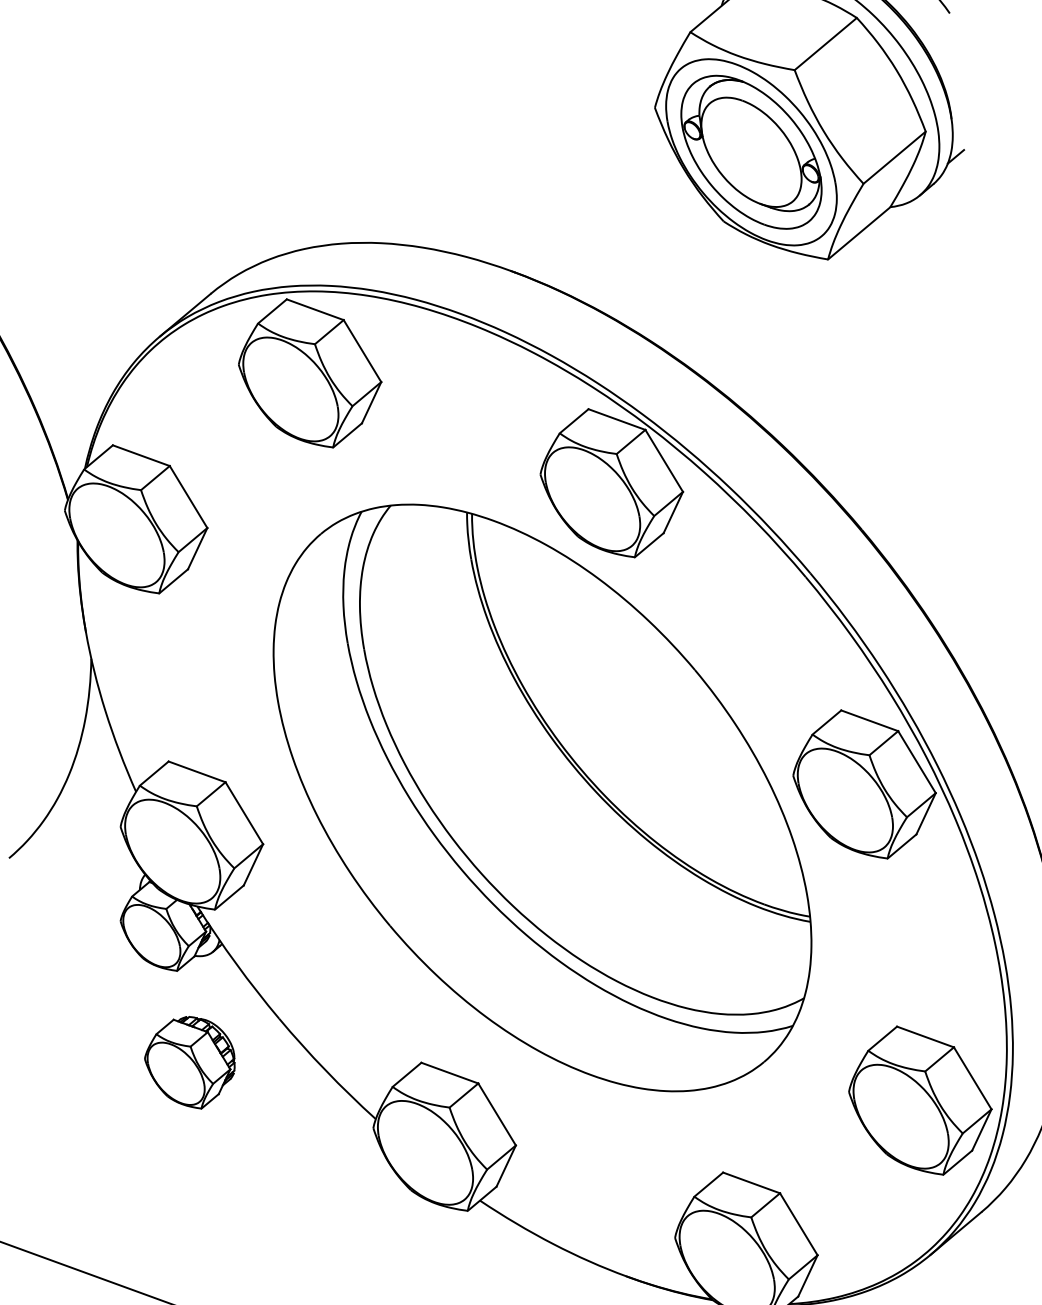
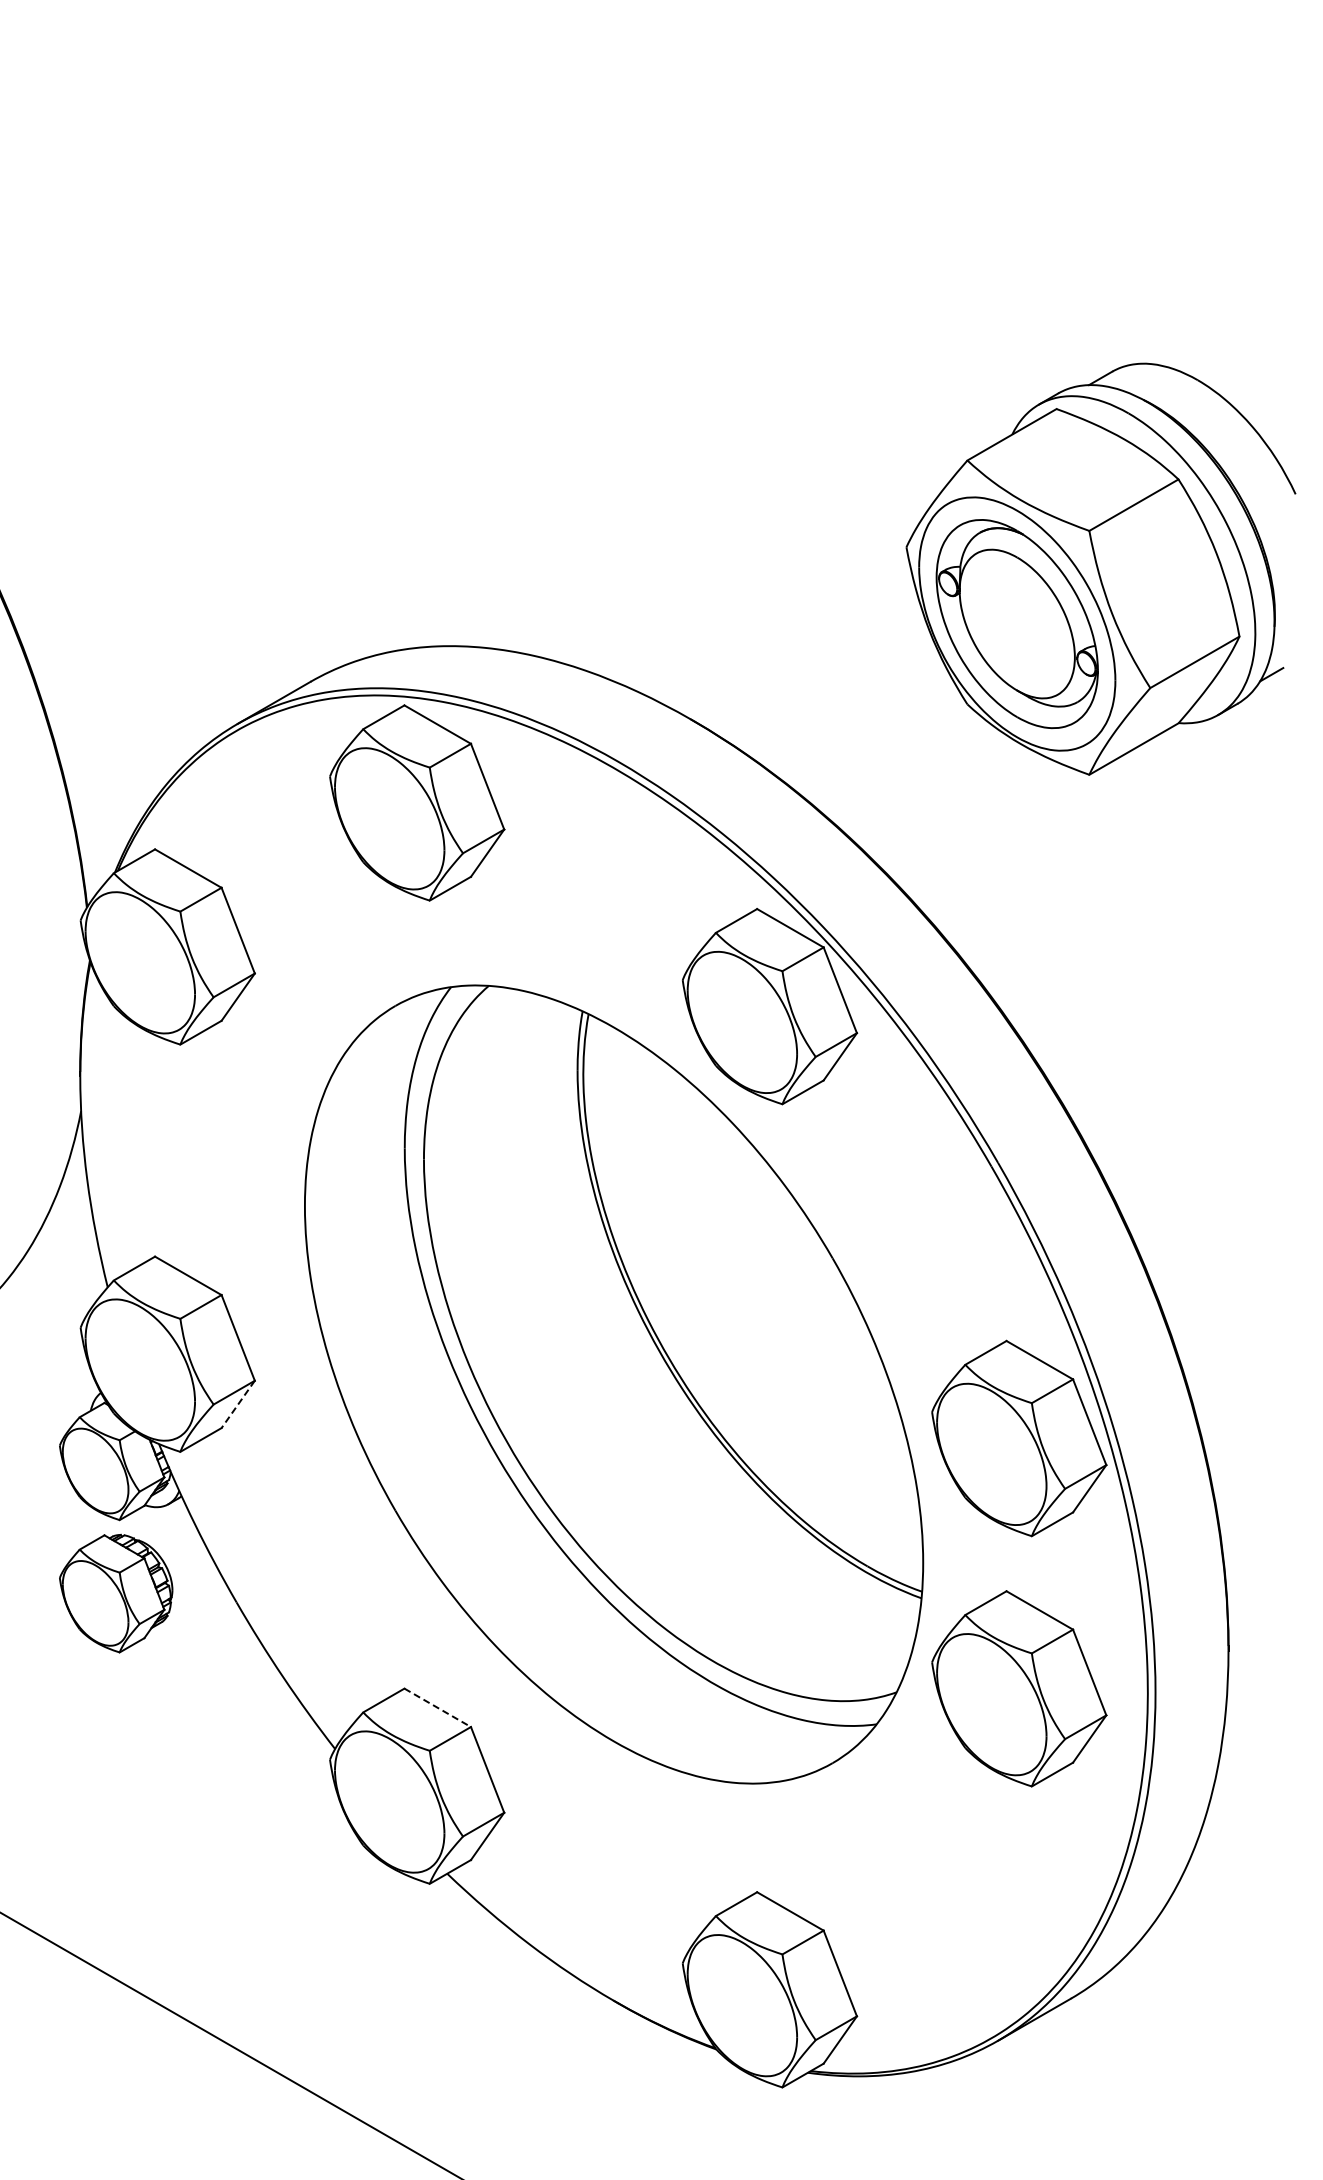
line: (253, 864) -> (238, 1404), solid -> dashed
part: (190, 1063) -> (116, 1593), moved
line: (450, 1073) -> (438, 1708), solid -> dashed
part: (920, 1100) -> (1019, 1688), moved

